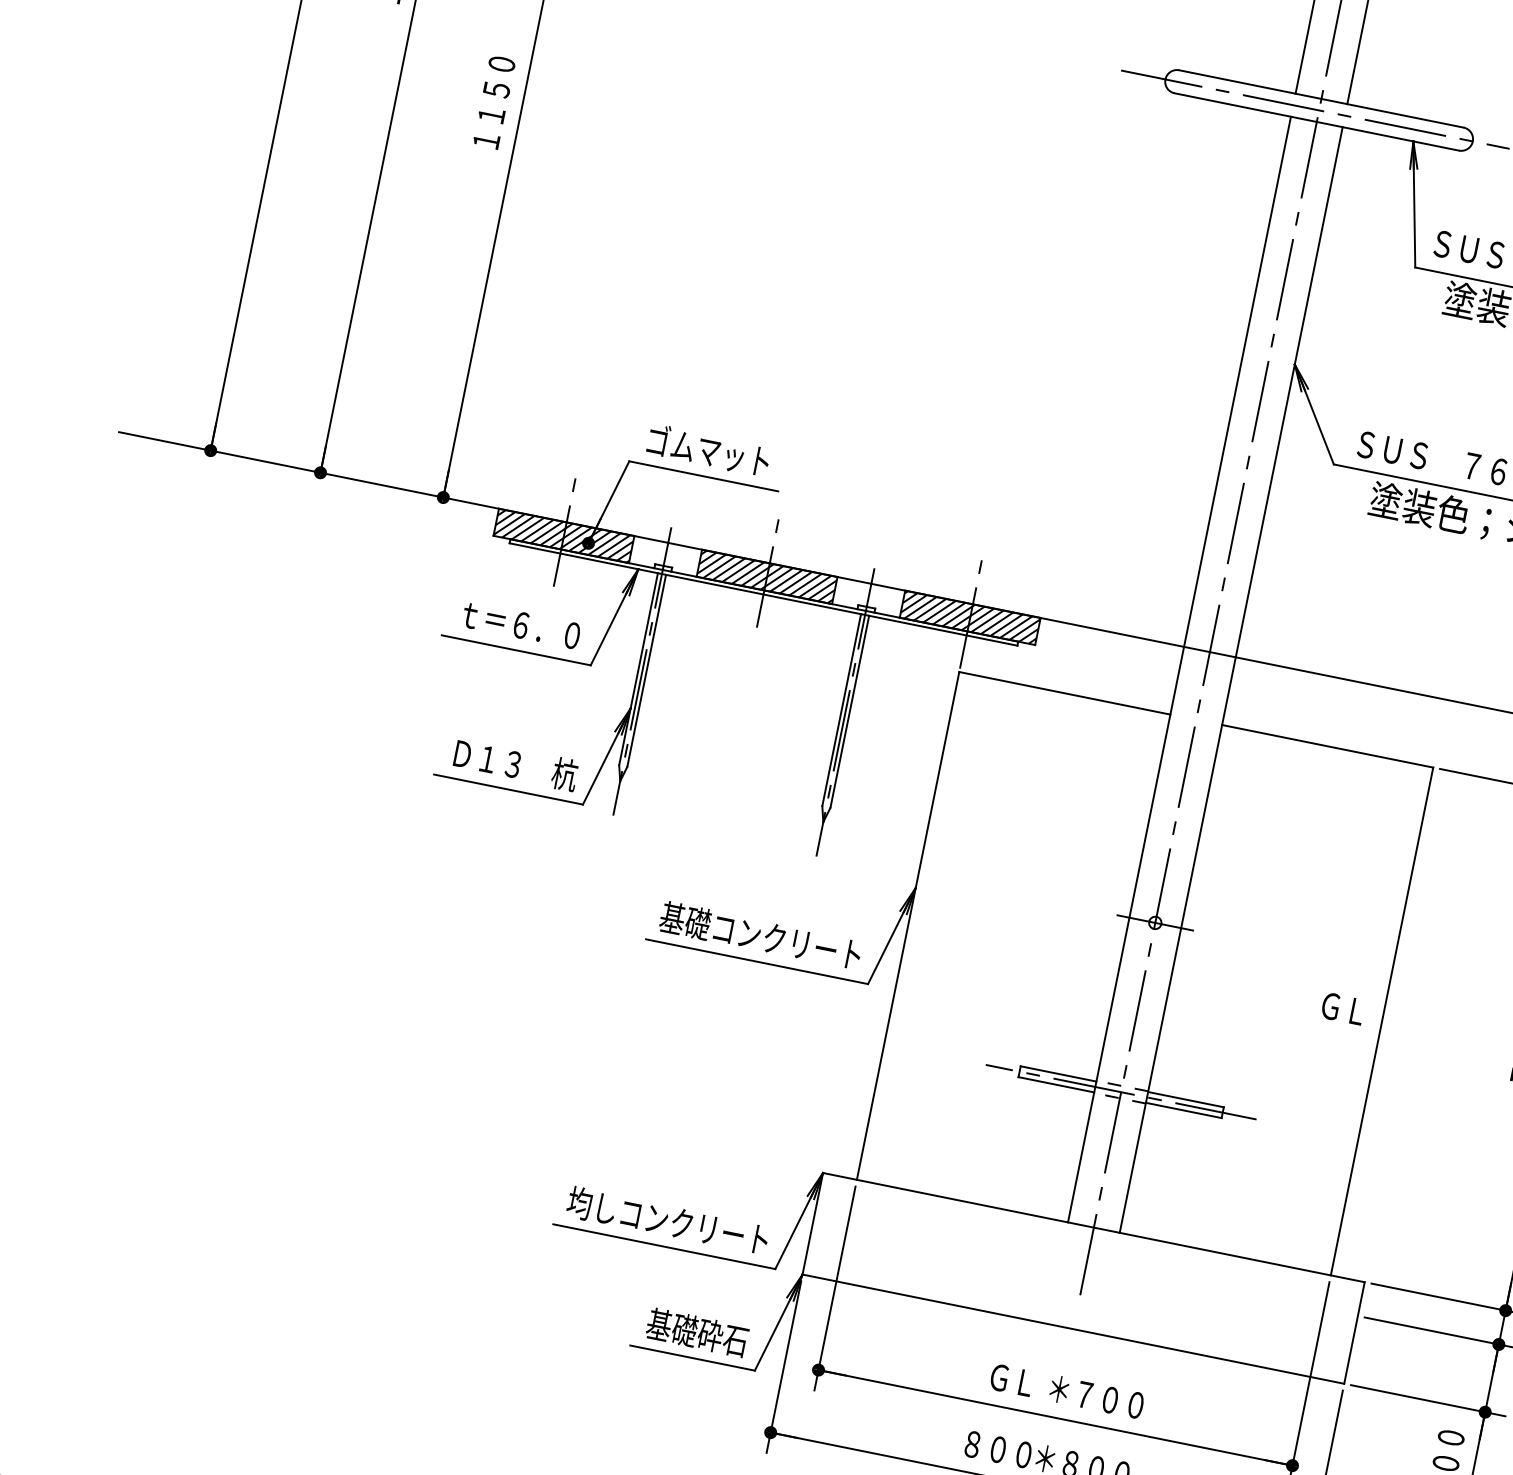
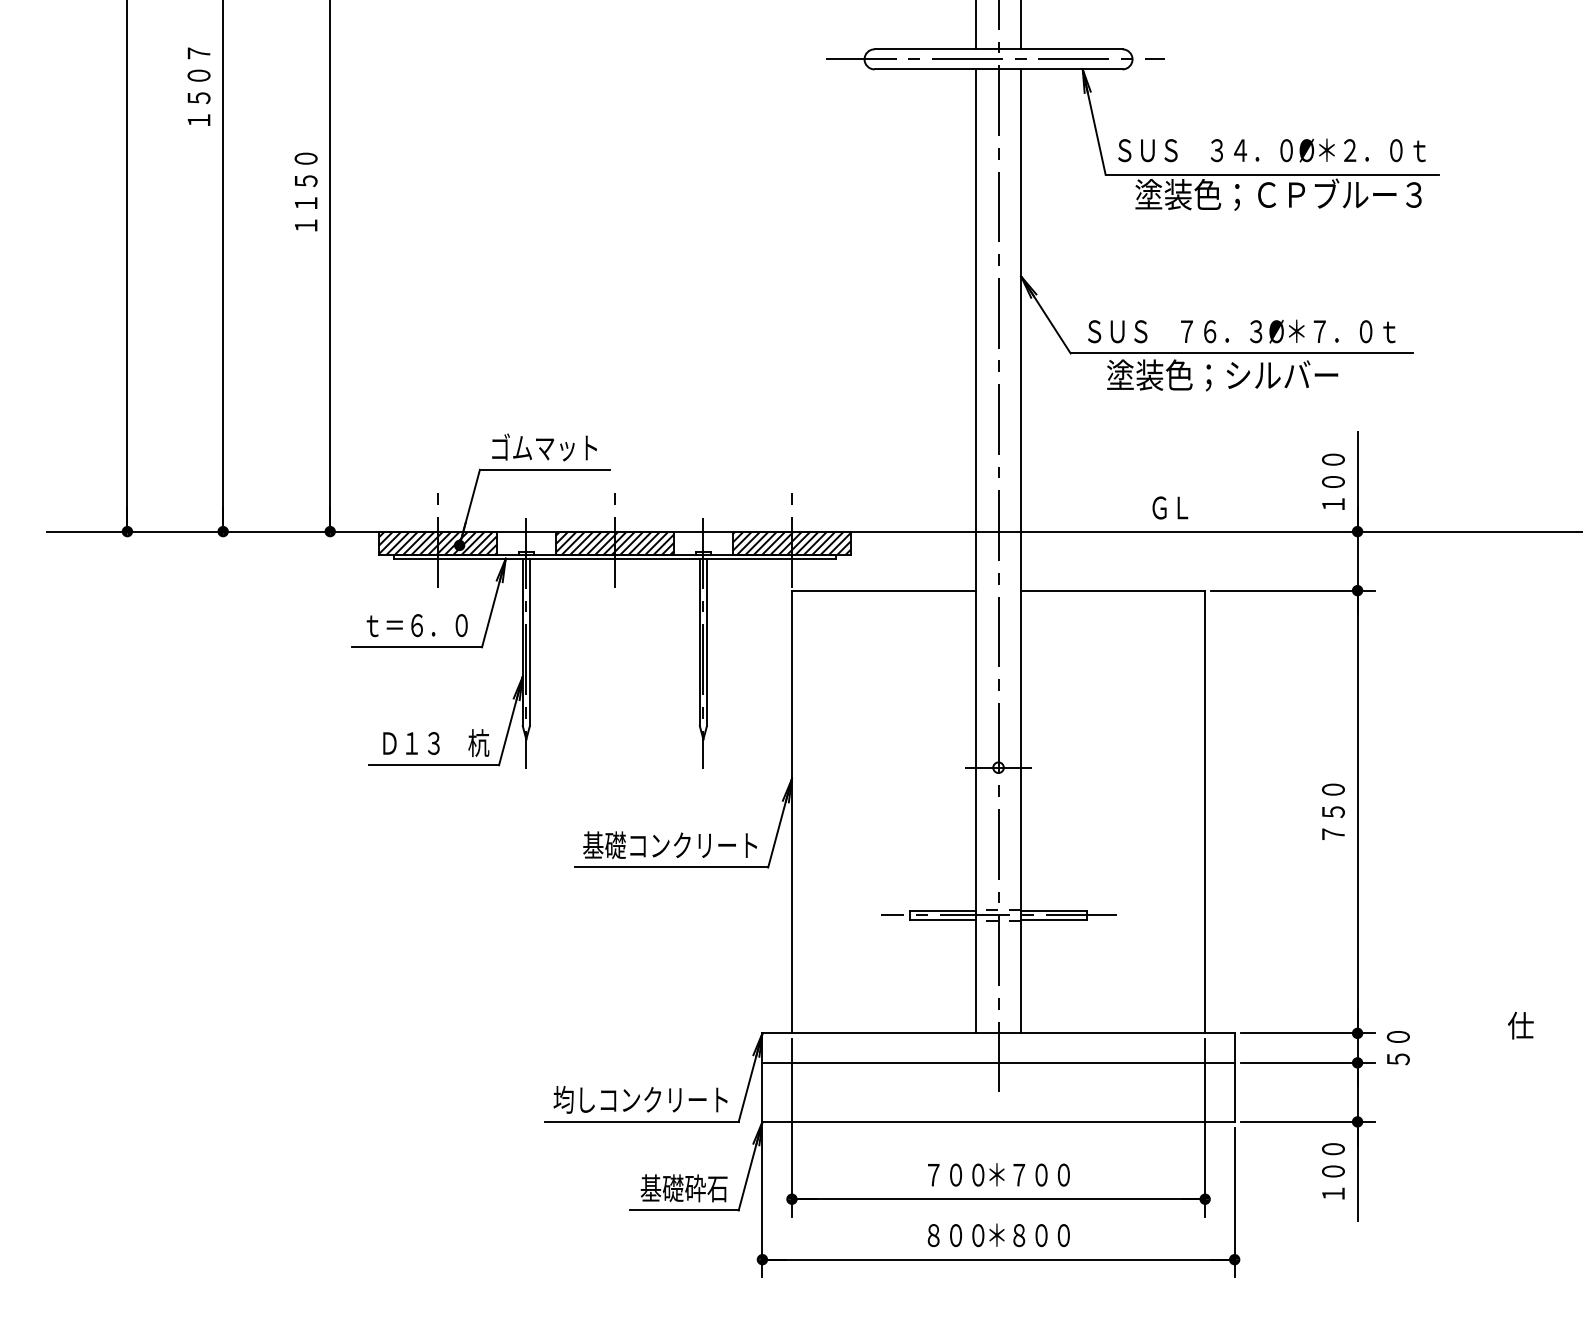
text: (1343, 1008) -> (1170, 507), moved
line: (1087, 1261) -> (998, 1062), added
text: (1012, 1379) -> (956, 1174), ＧＬ -> ７００

